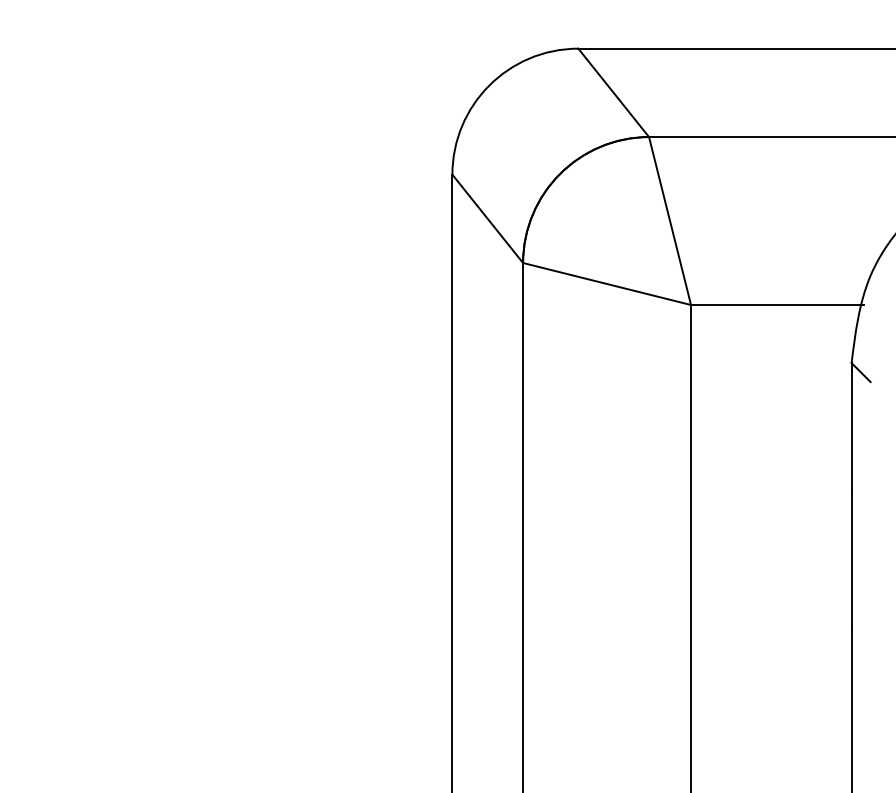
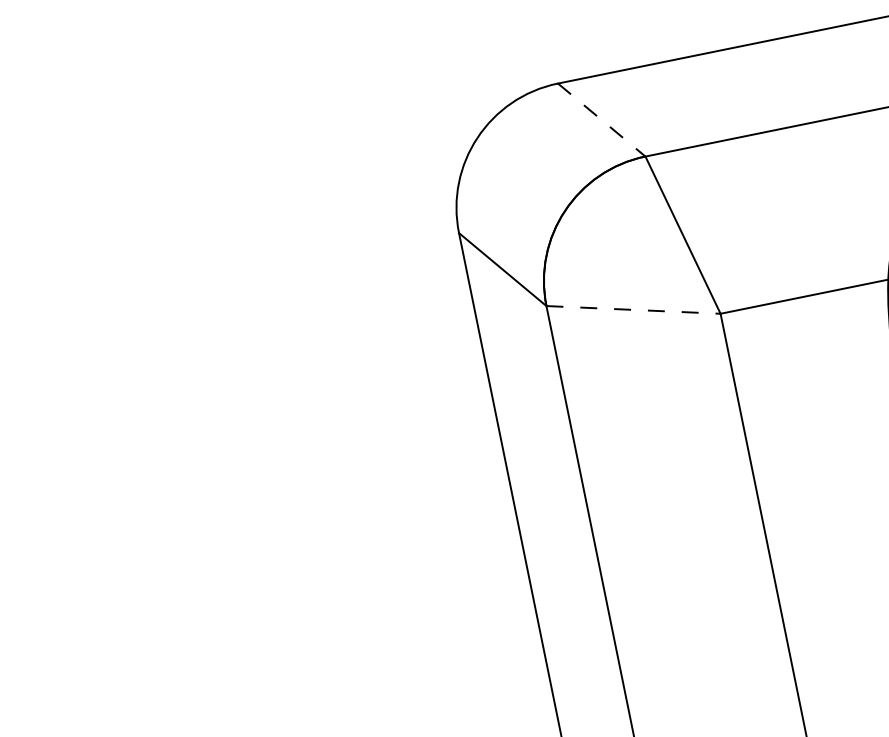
line: (613, 92) -> (601, 119), solid -> dashed
line: (607, 284) -> (634, 310), solid -> dashed

